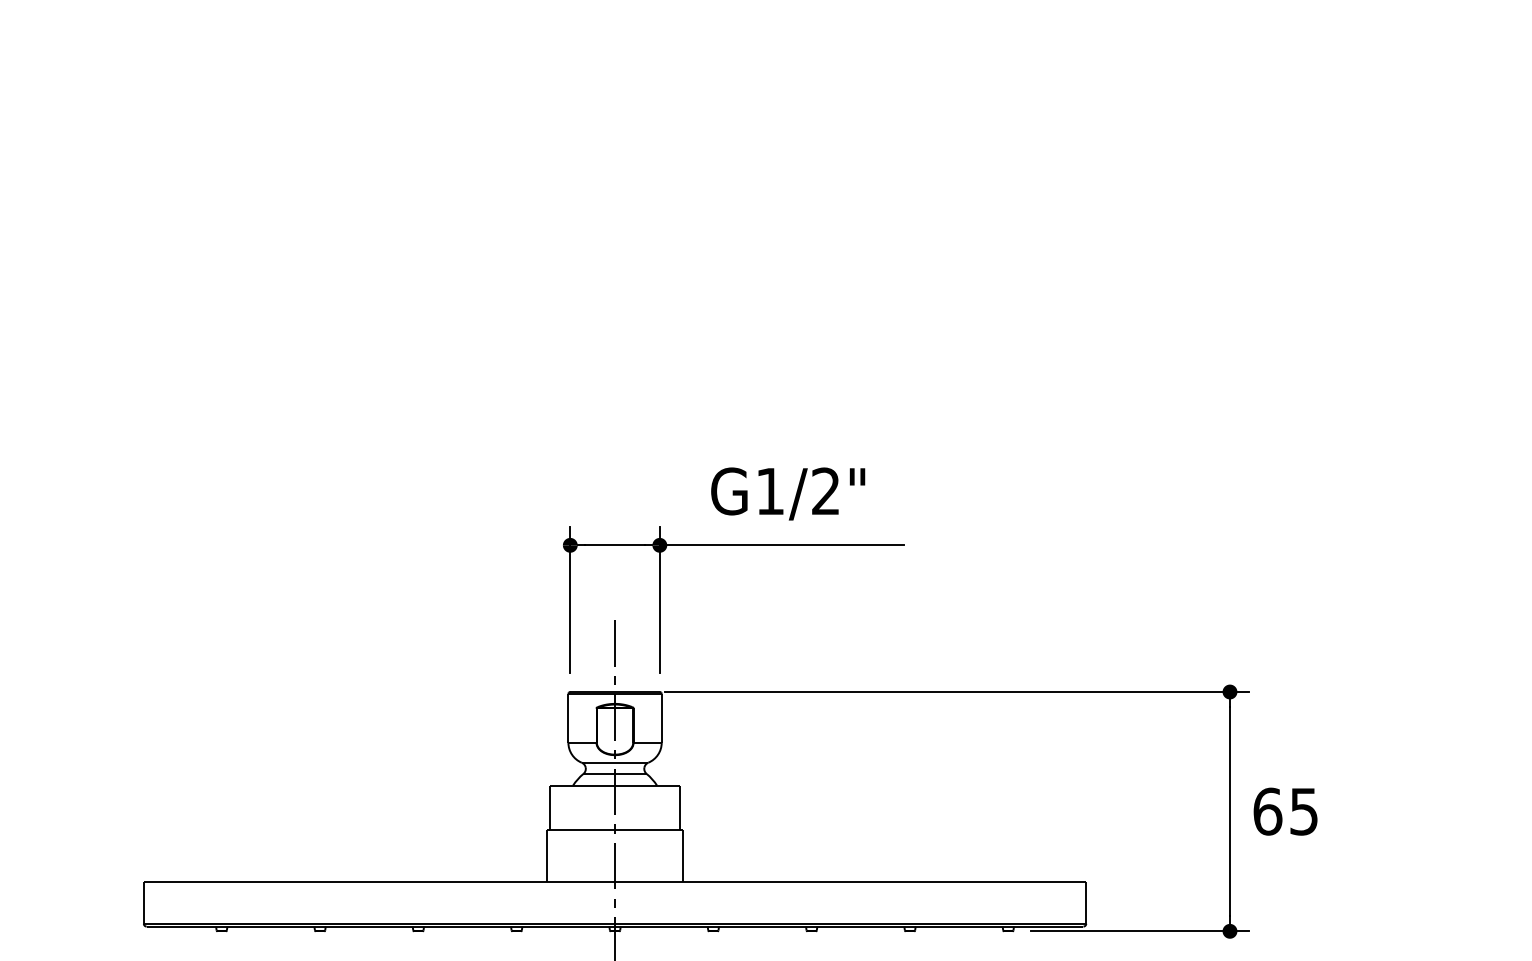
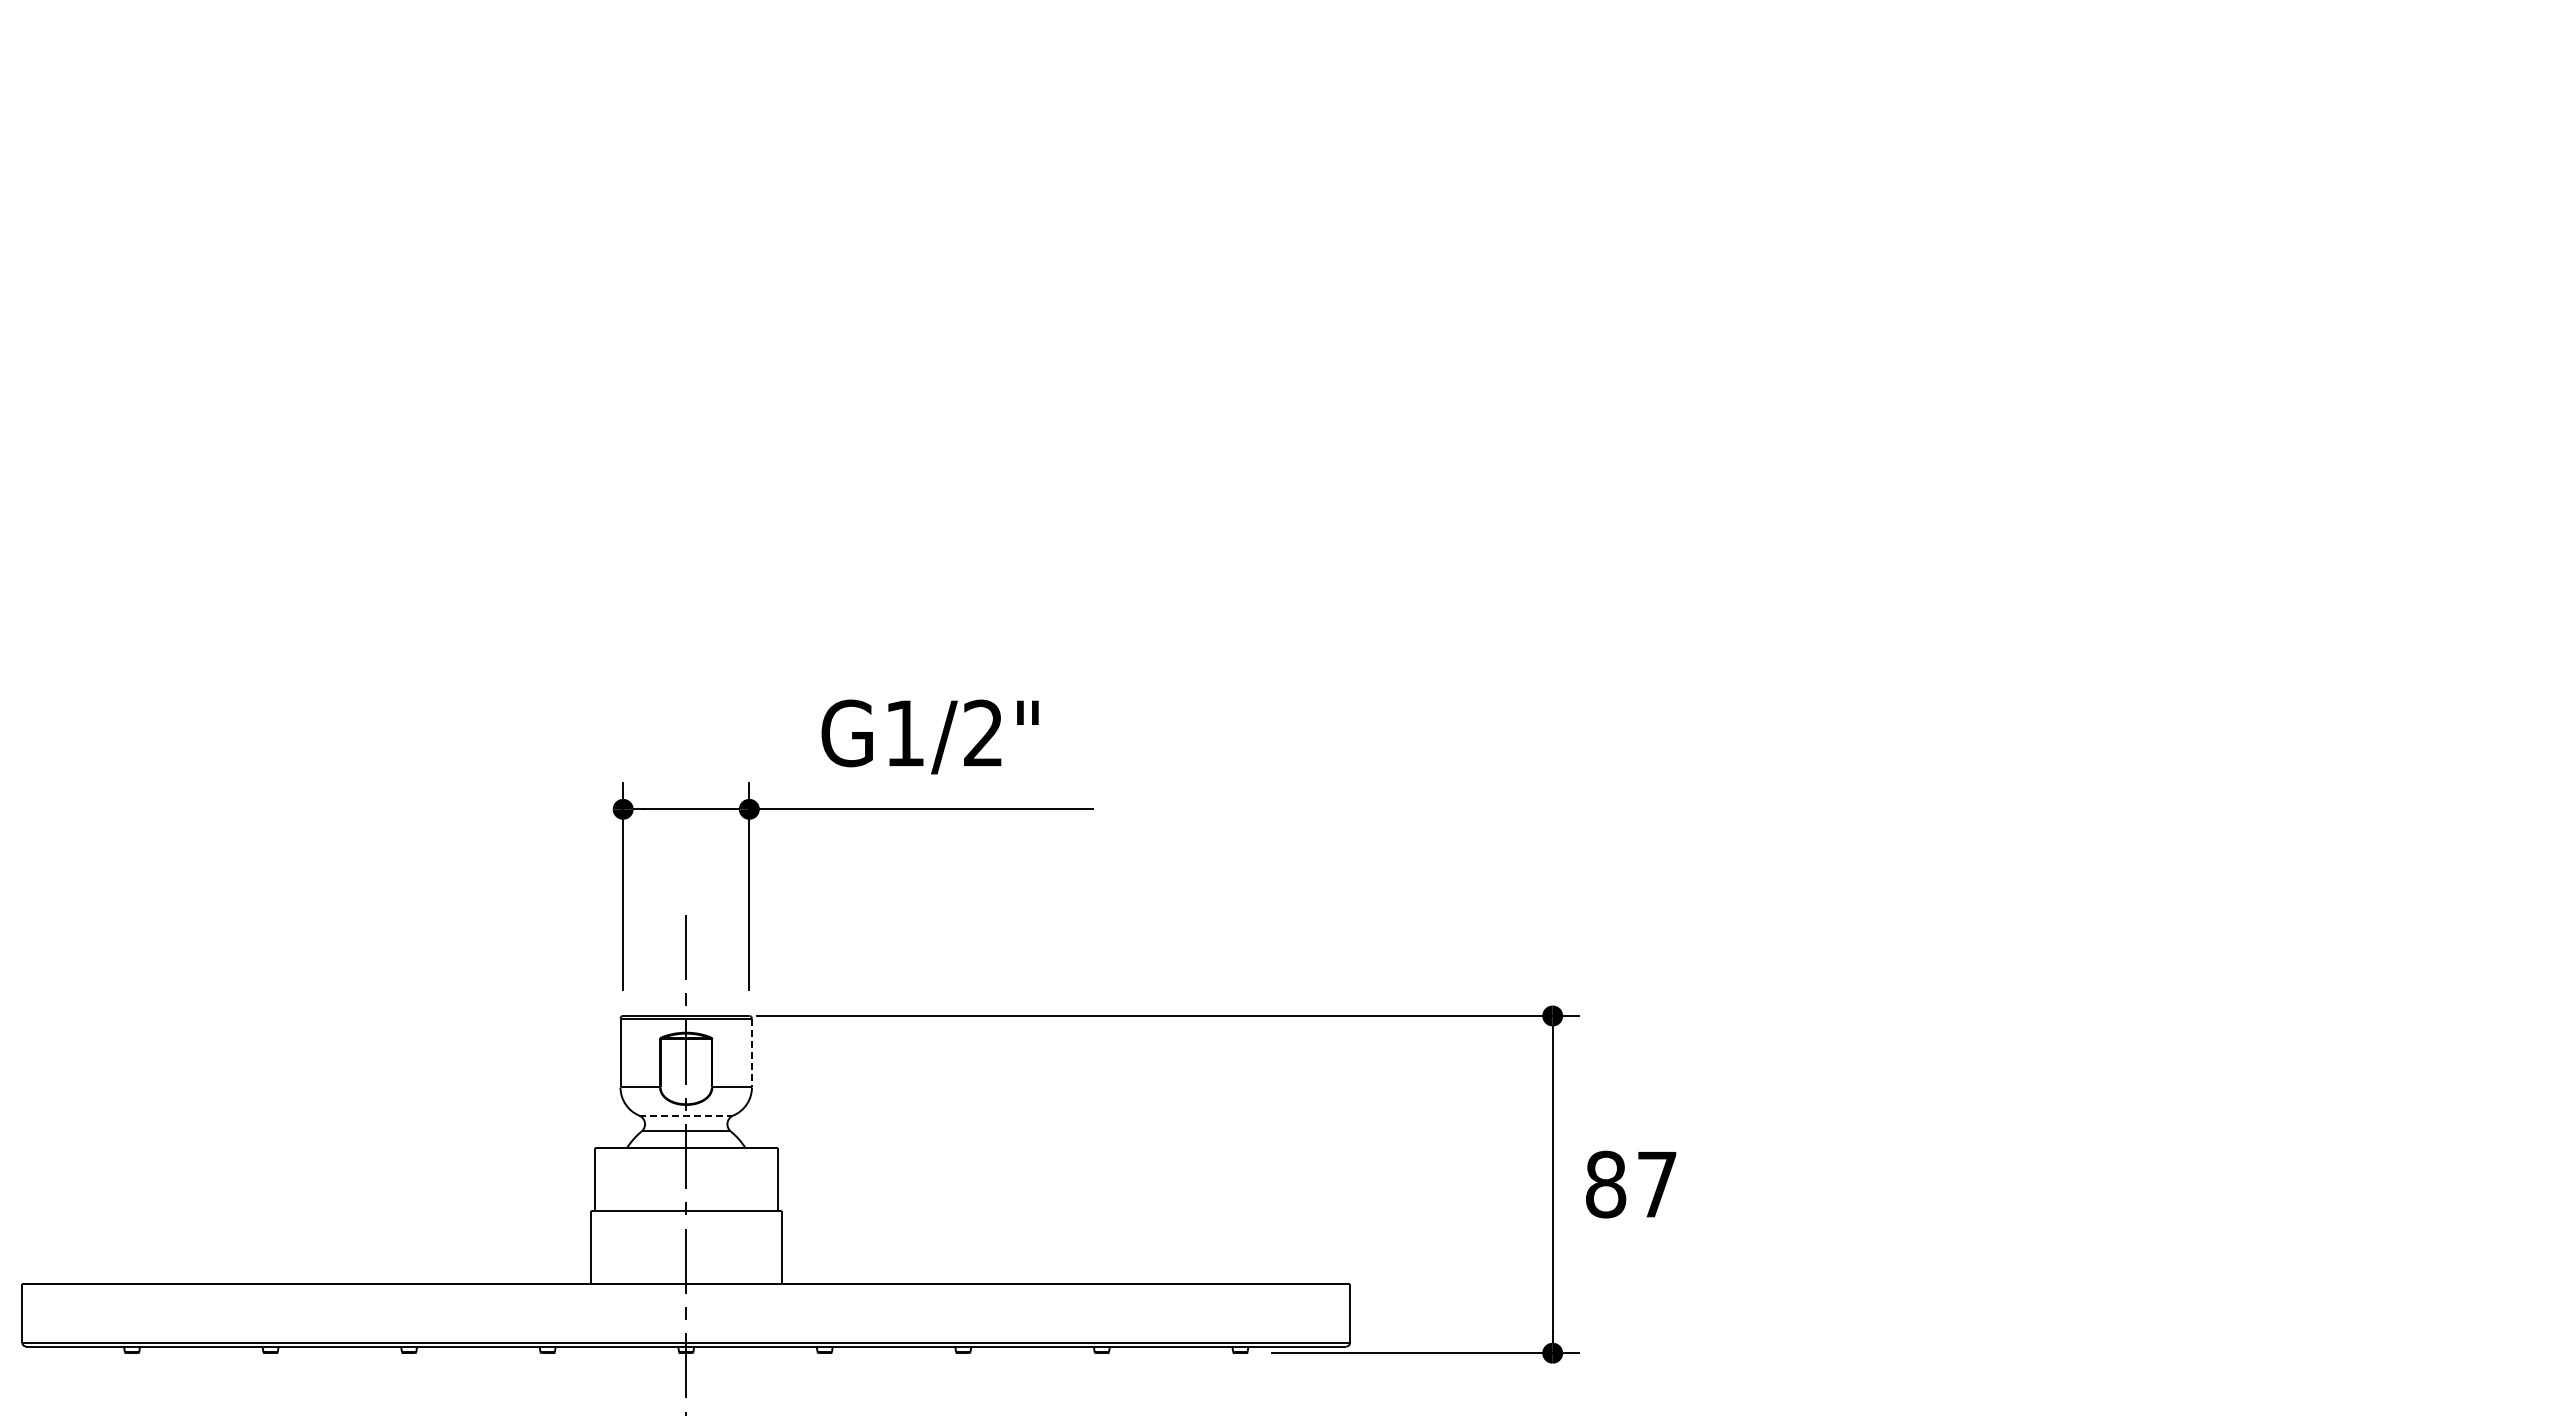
line: (662, 718) -> (752, 1053), solid -> dashed
line: (615, 762) -> (686, 1115), solid -> dashed
text: (1285, 811) -> (1631, 1184), 65 -> 87

